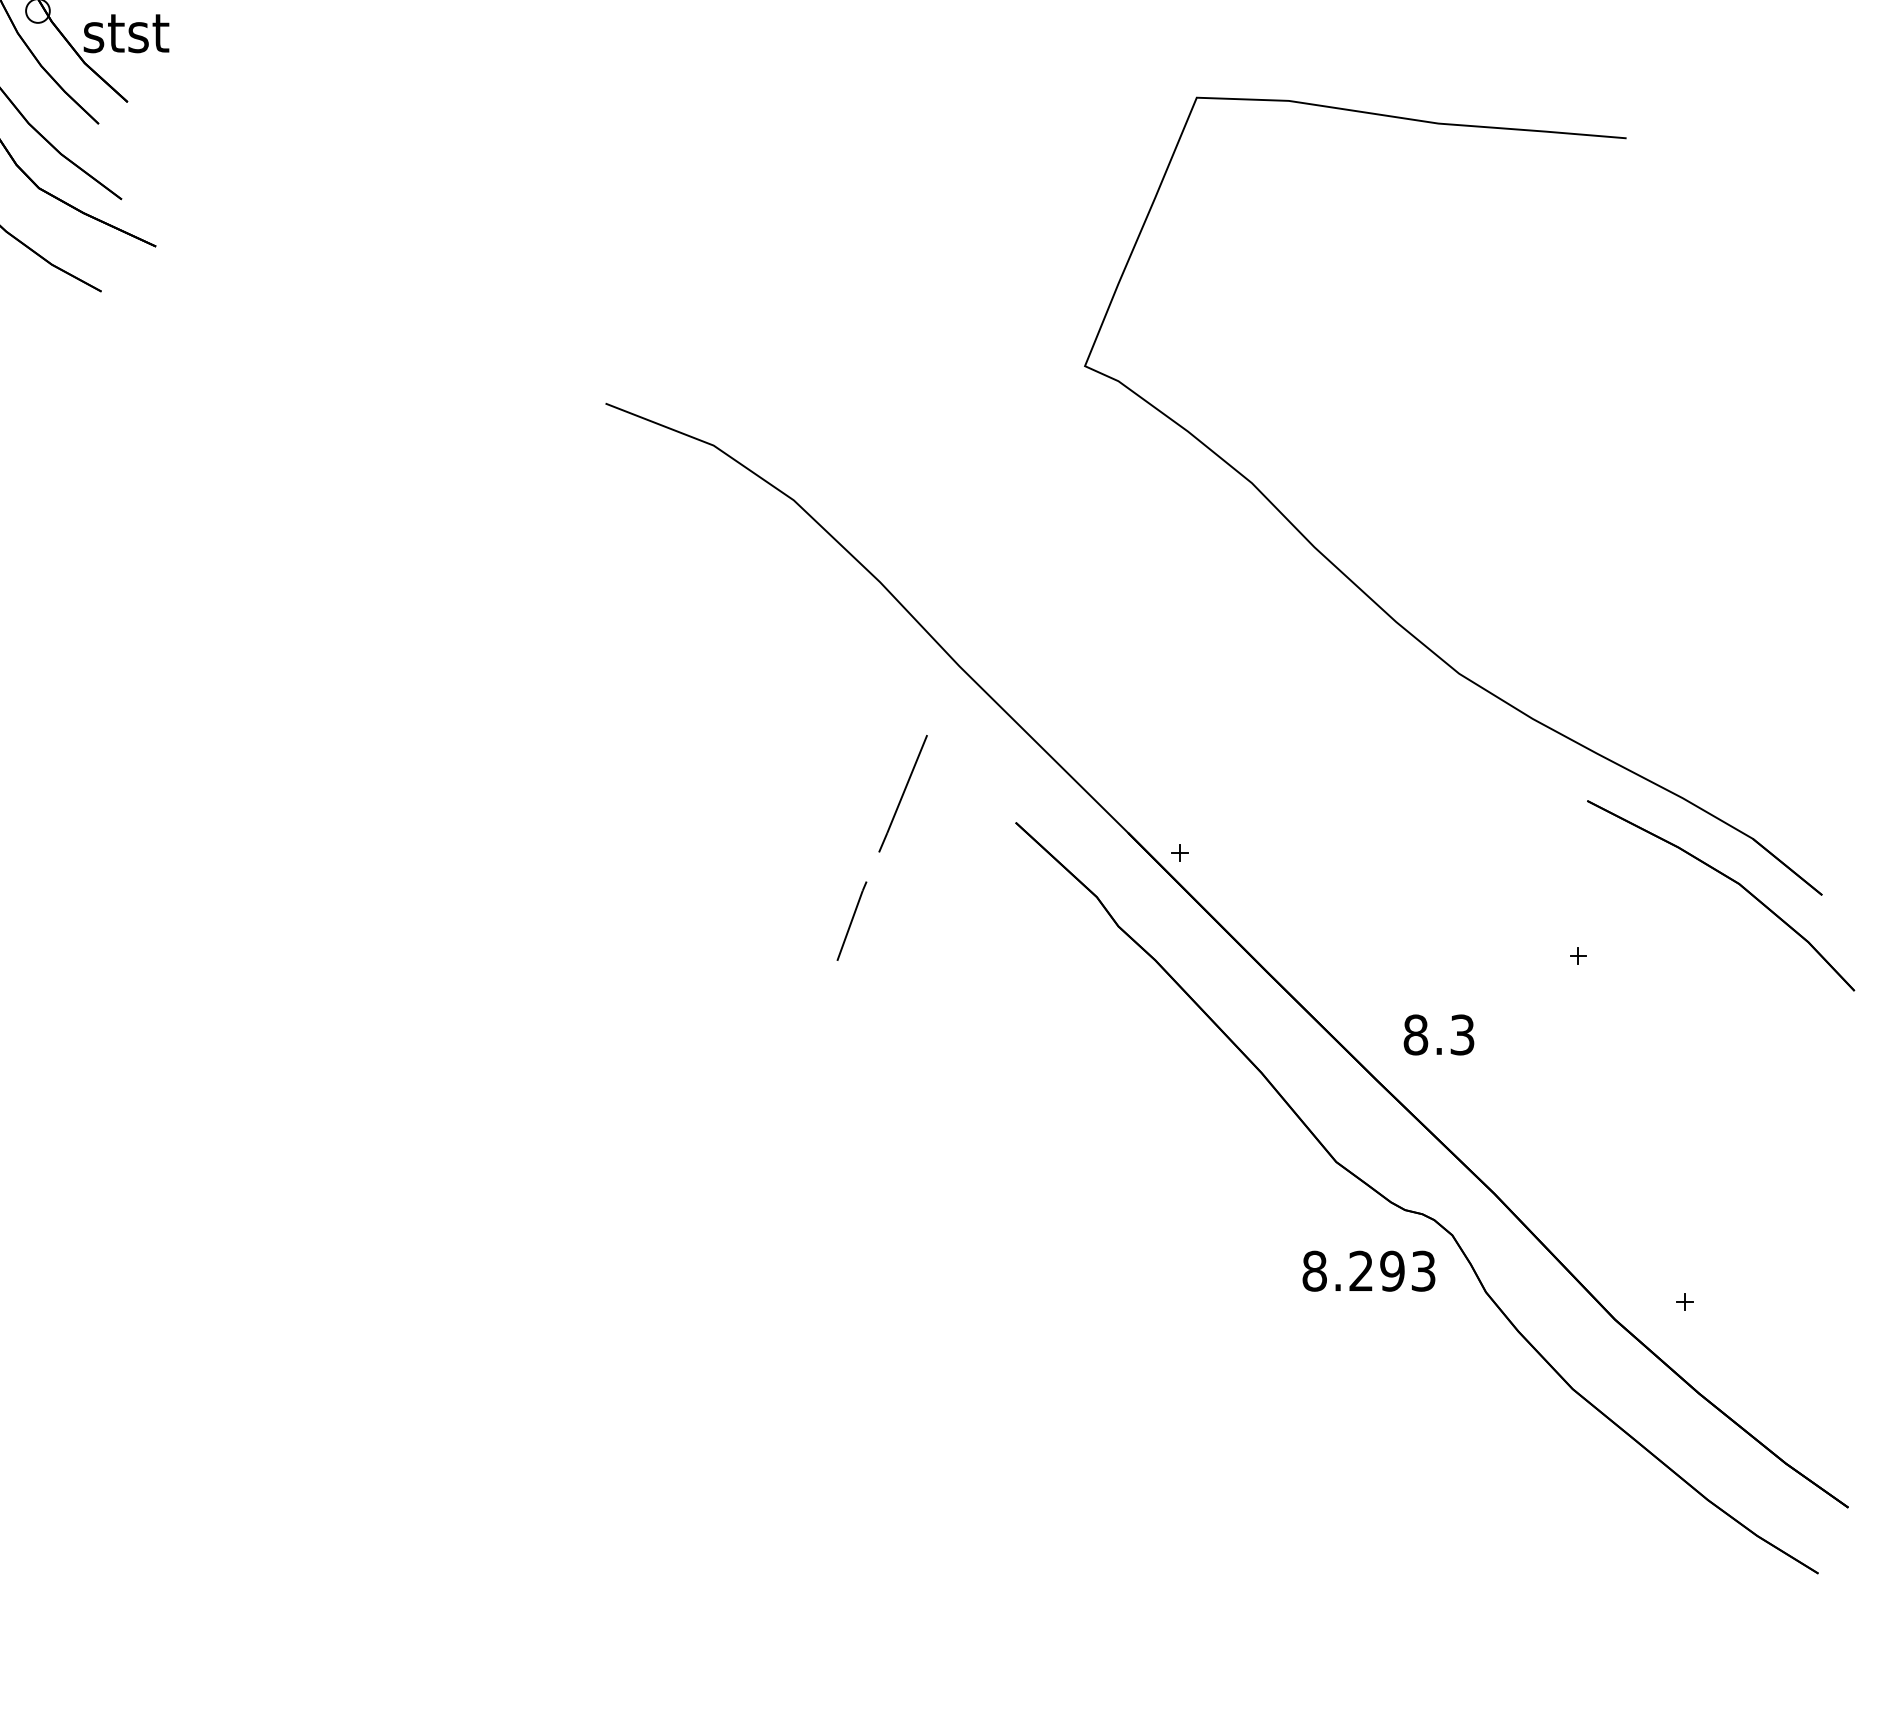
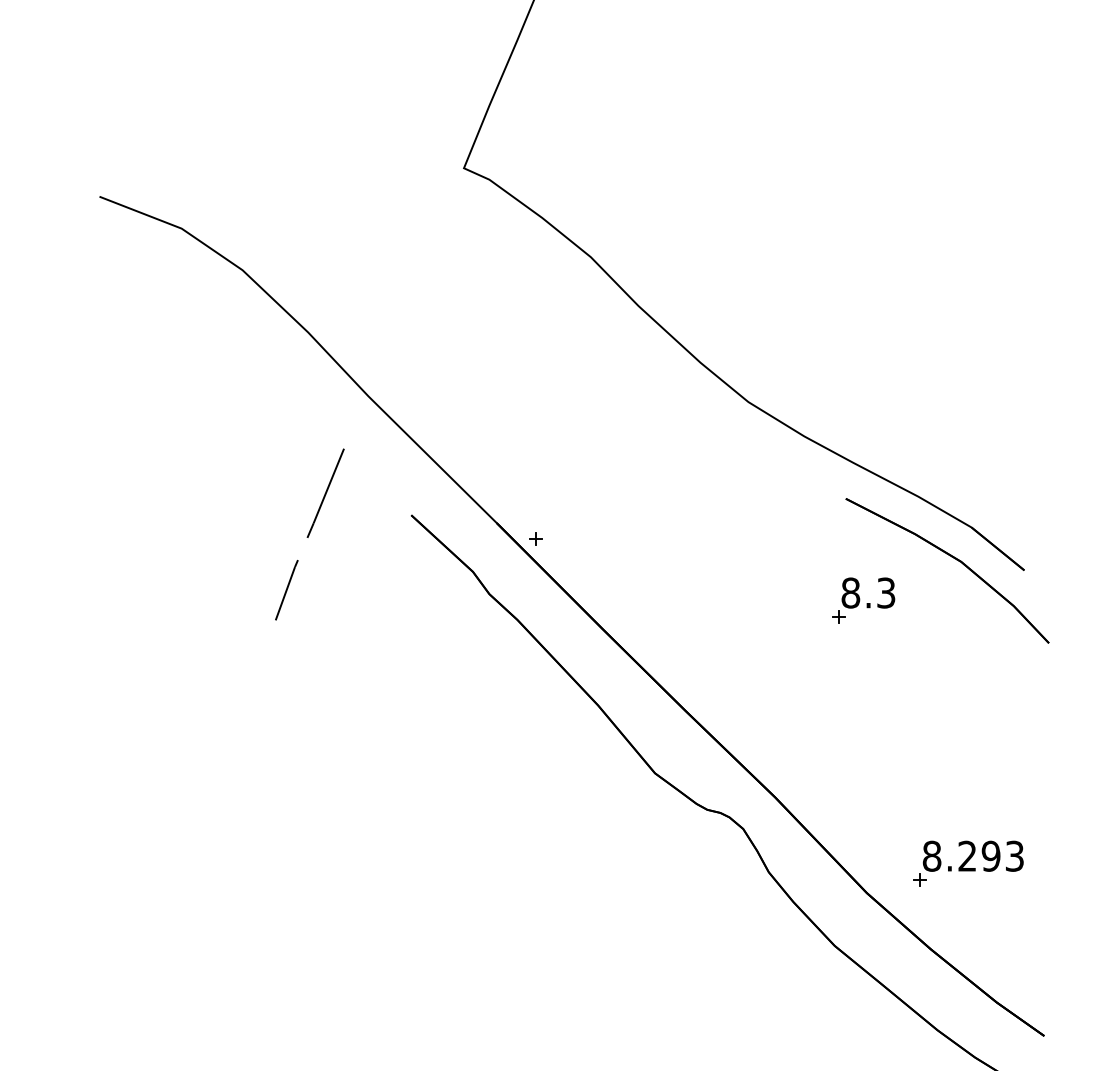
text: (1438, 1034) -> (868, 592), moved
text: (1368, 1270) -> (972, 855), moved

